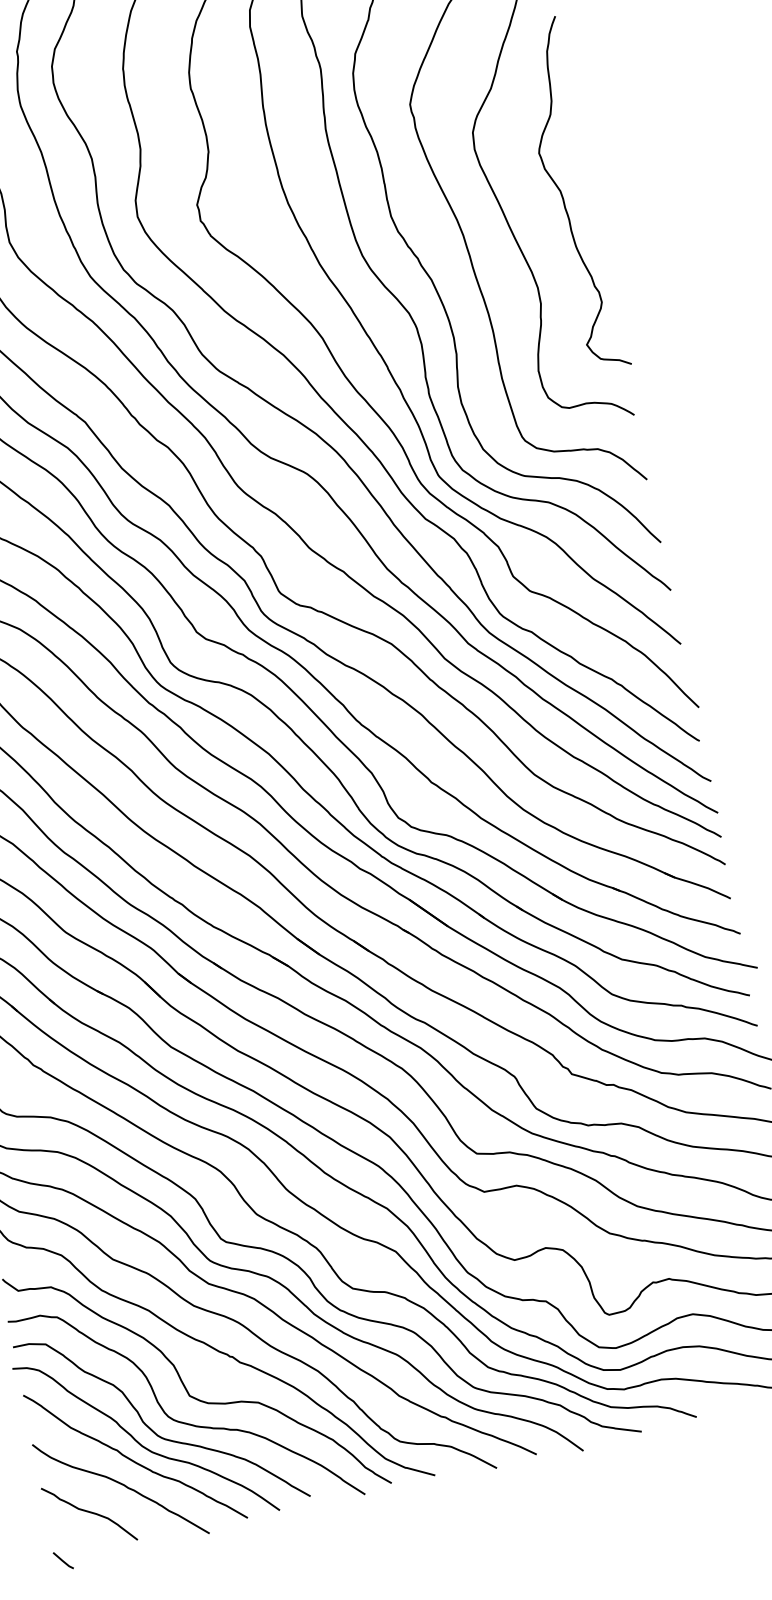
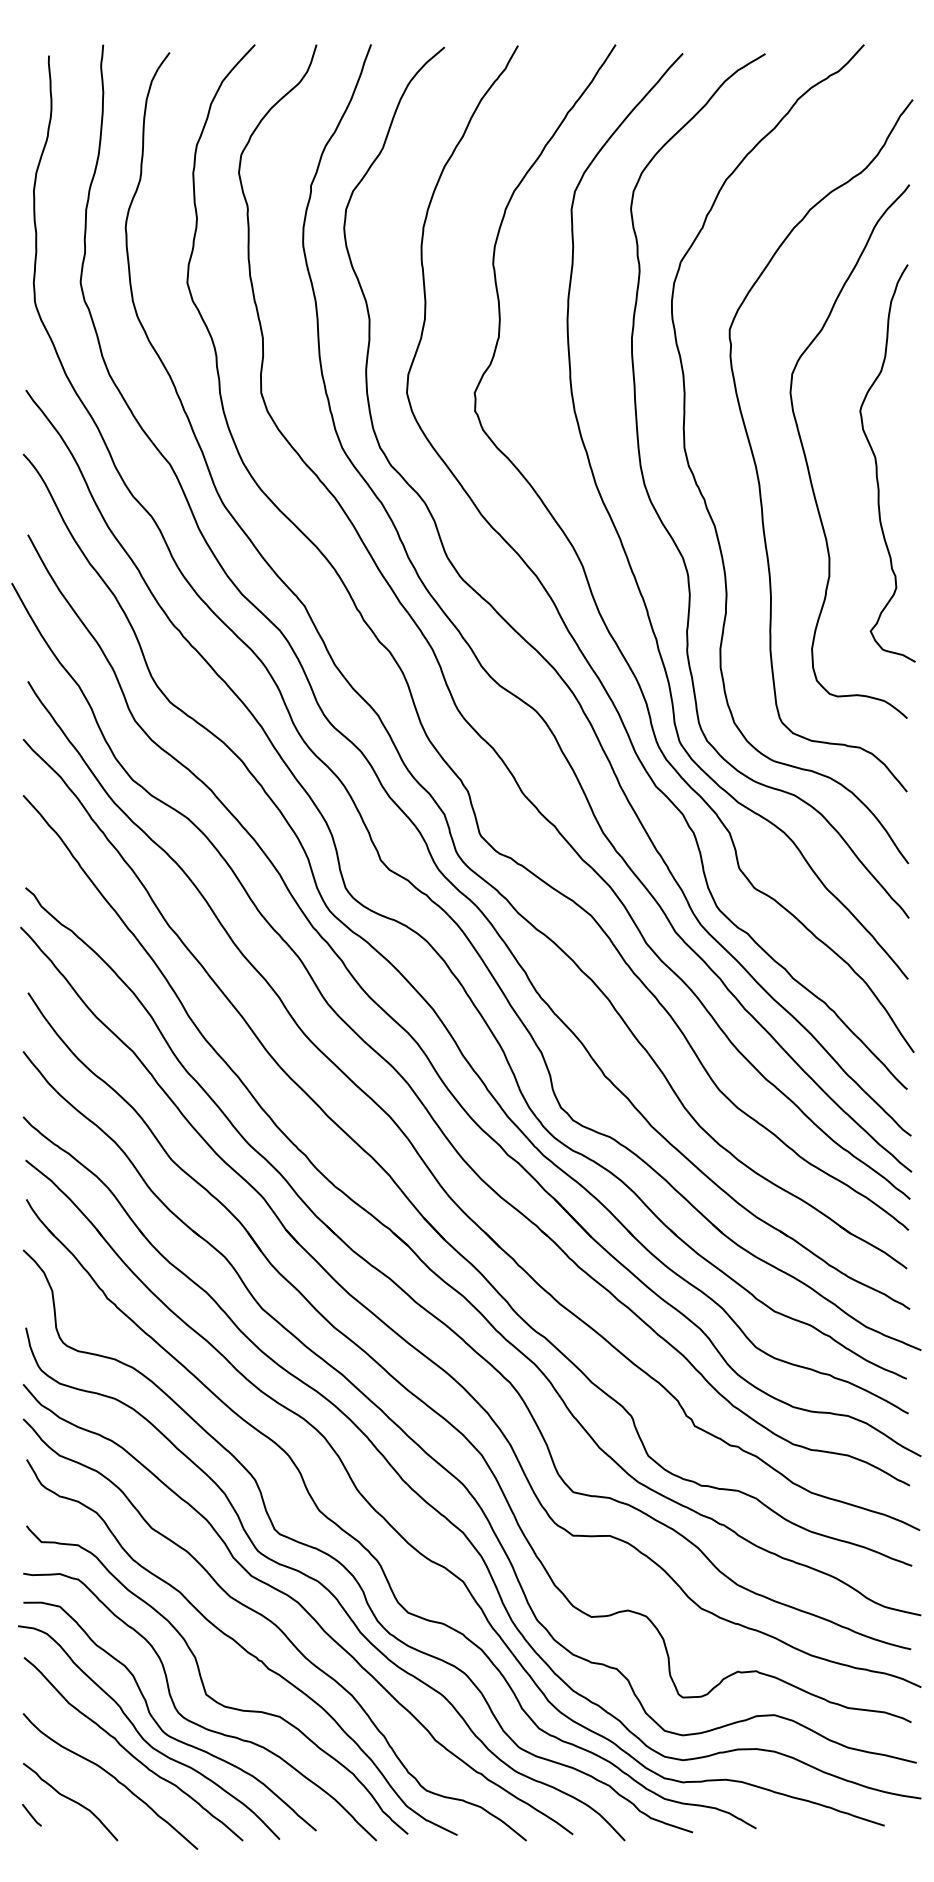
line: (63, 1561) -> (31, 1815), moved

